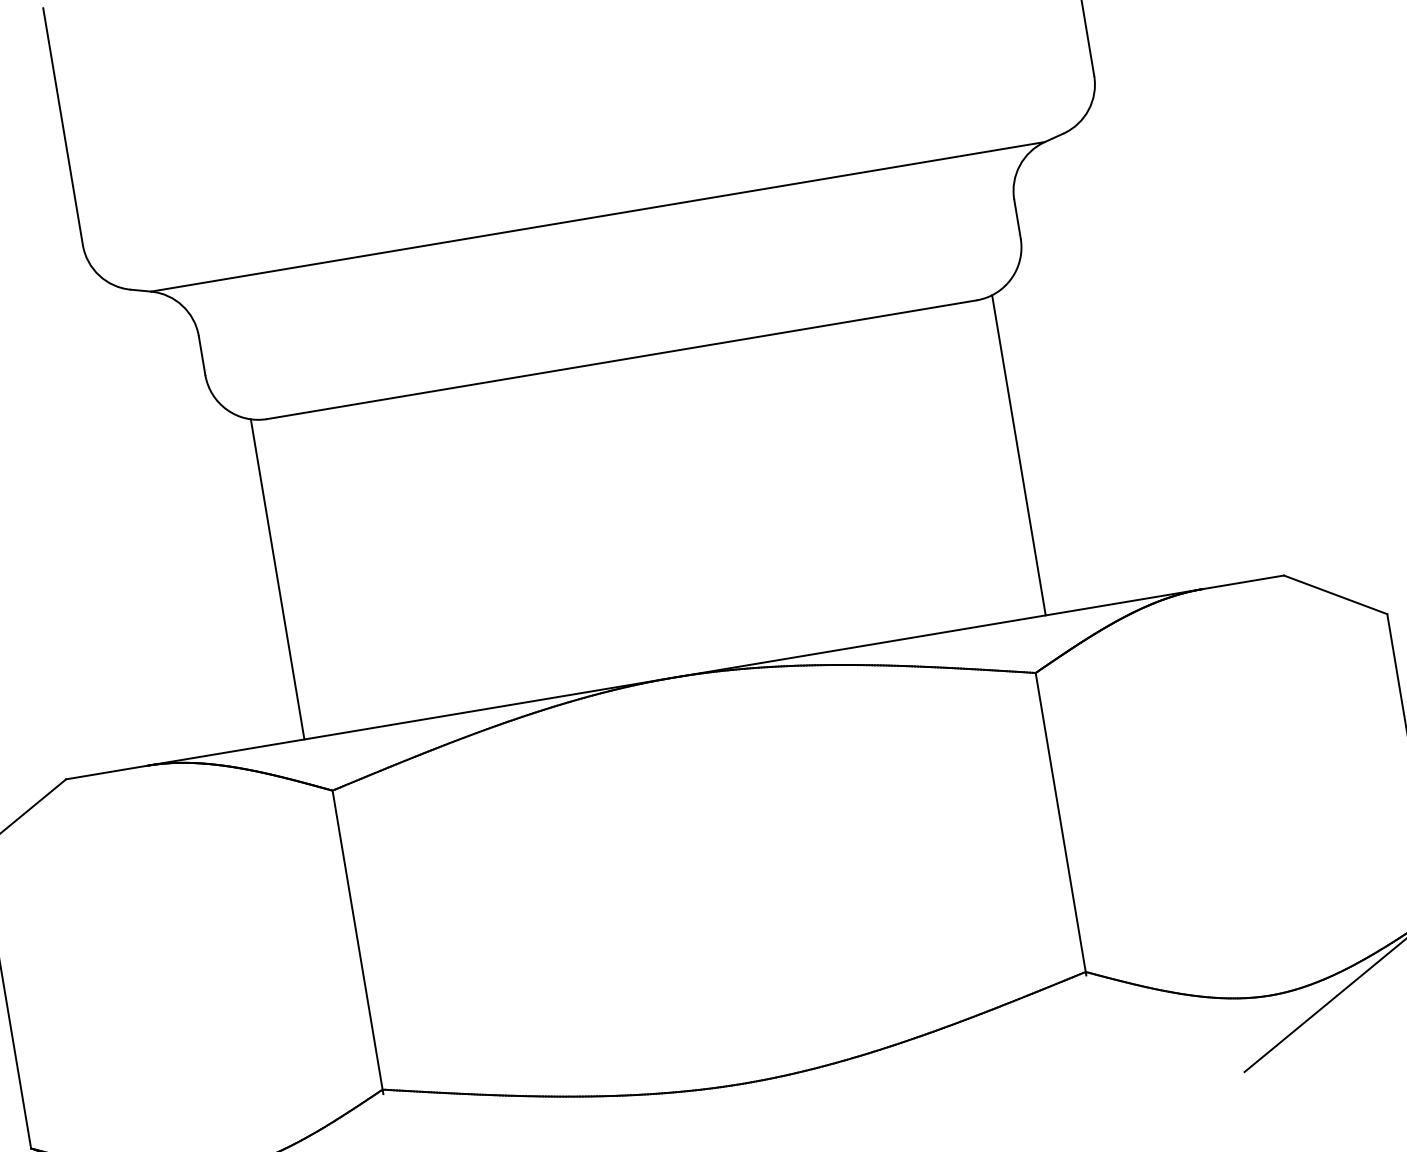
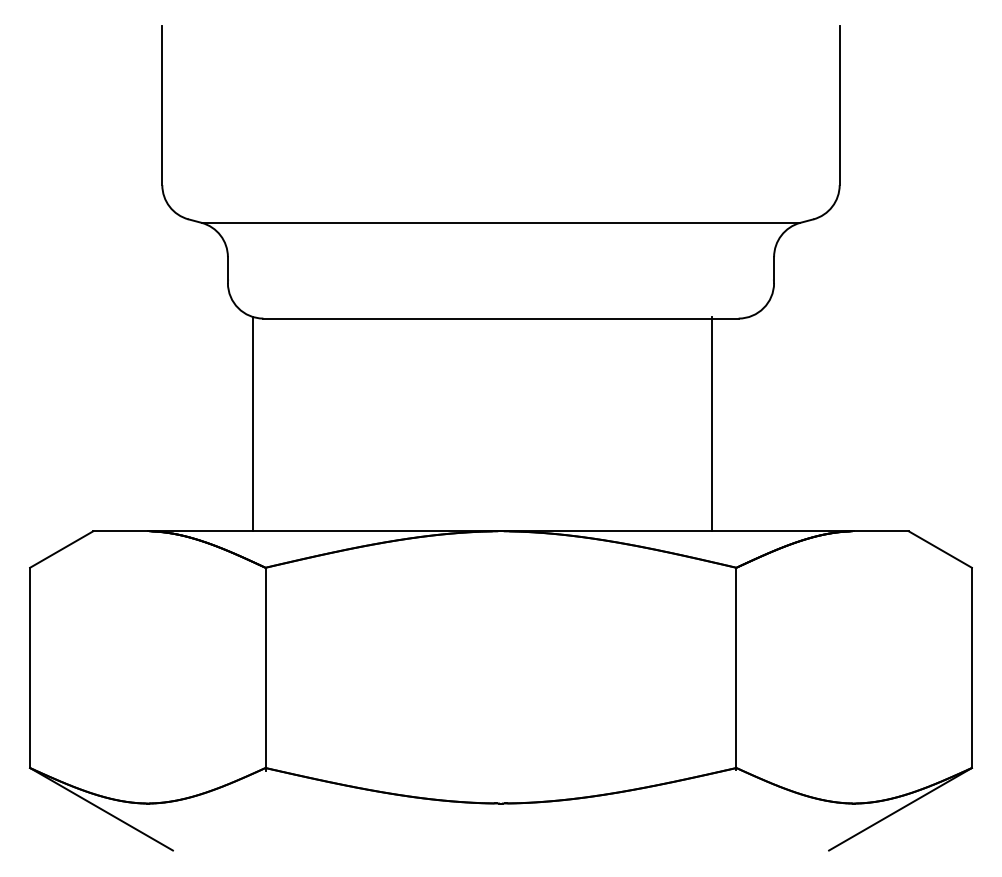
line: (1019, 454) -> (712, 423), moved

